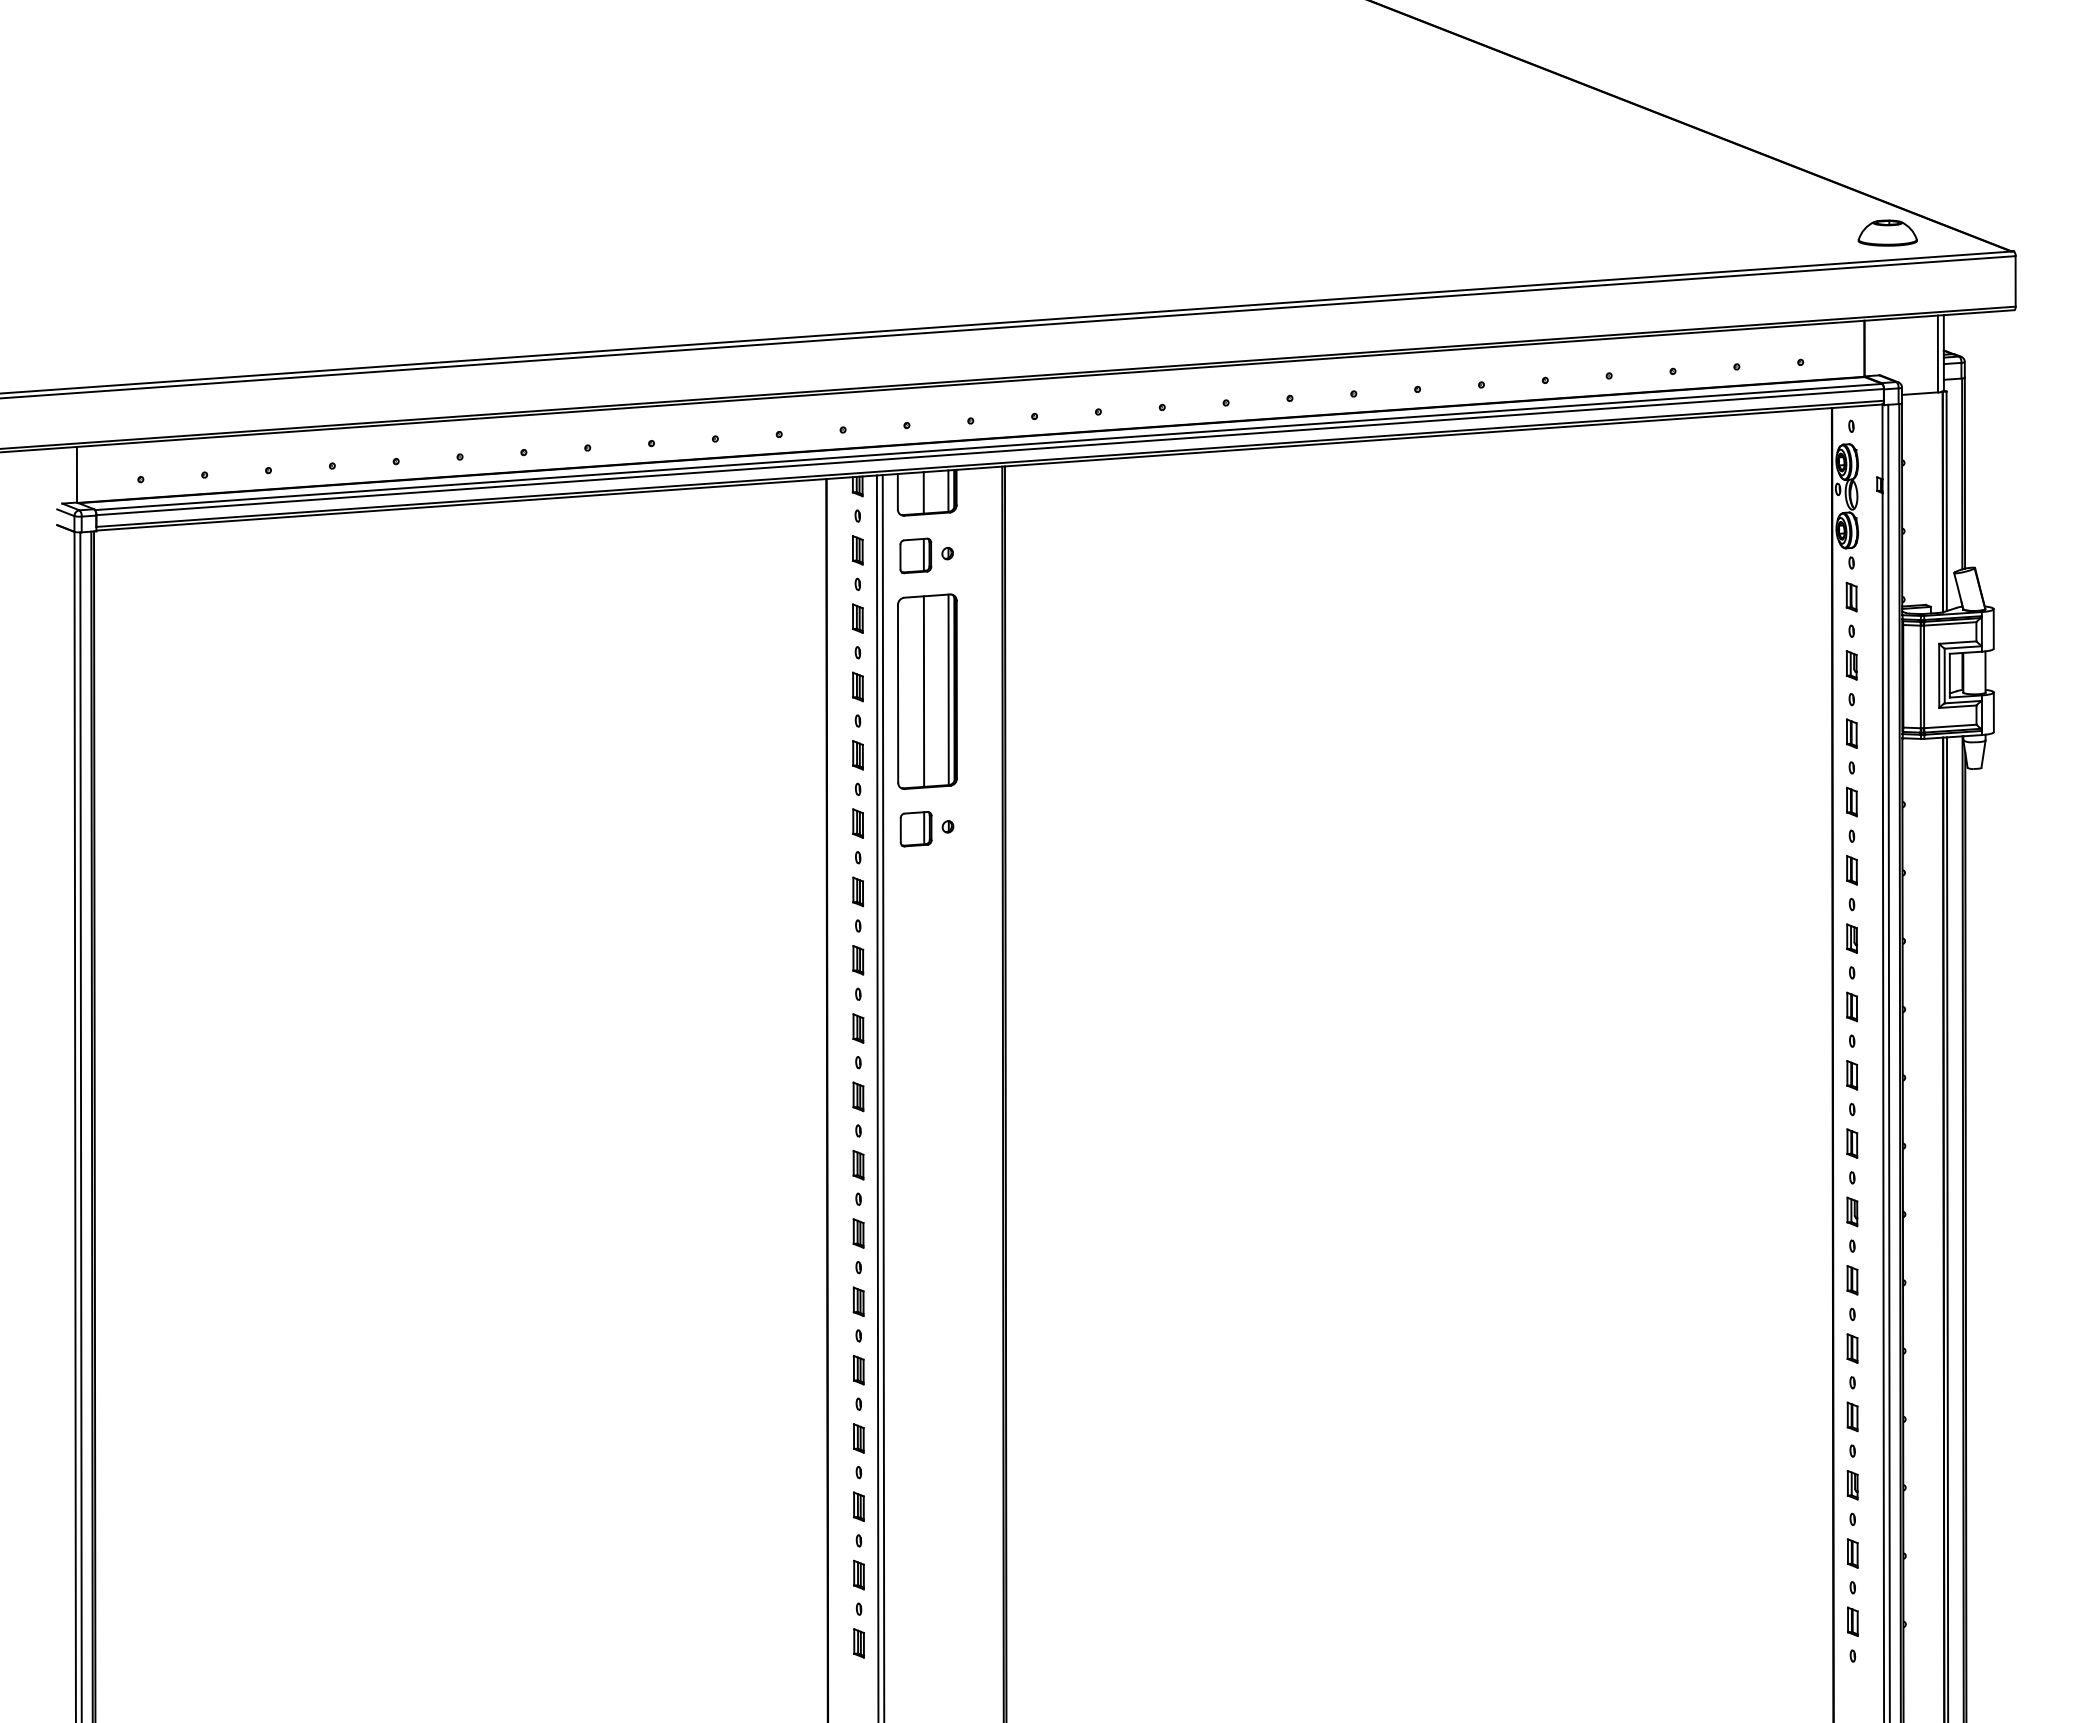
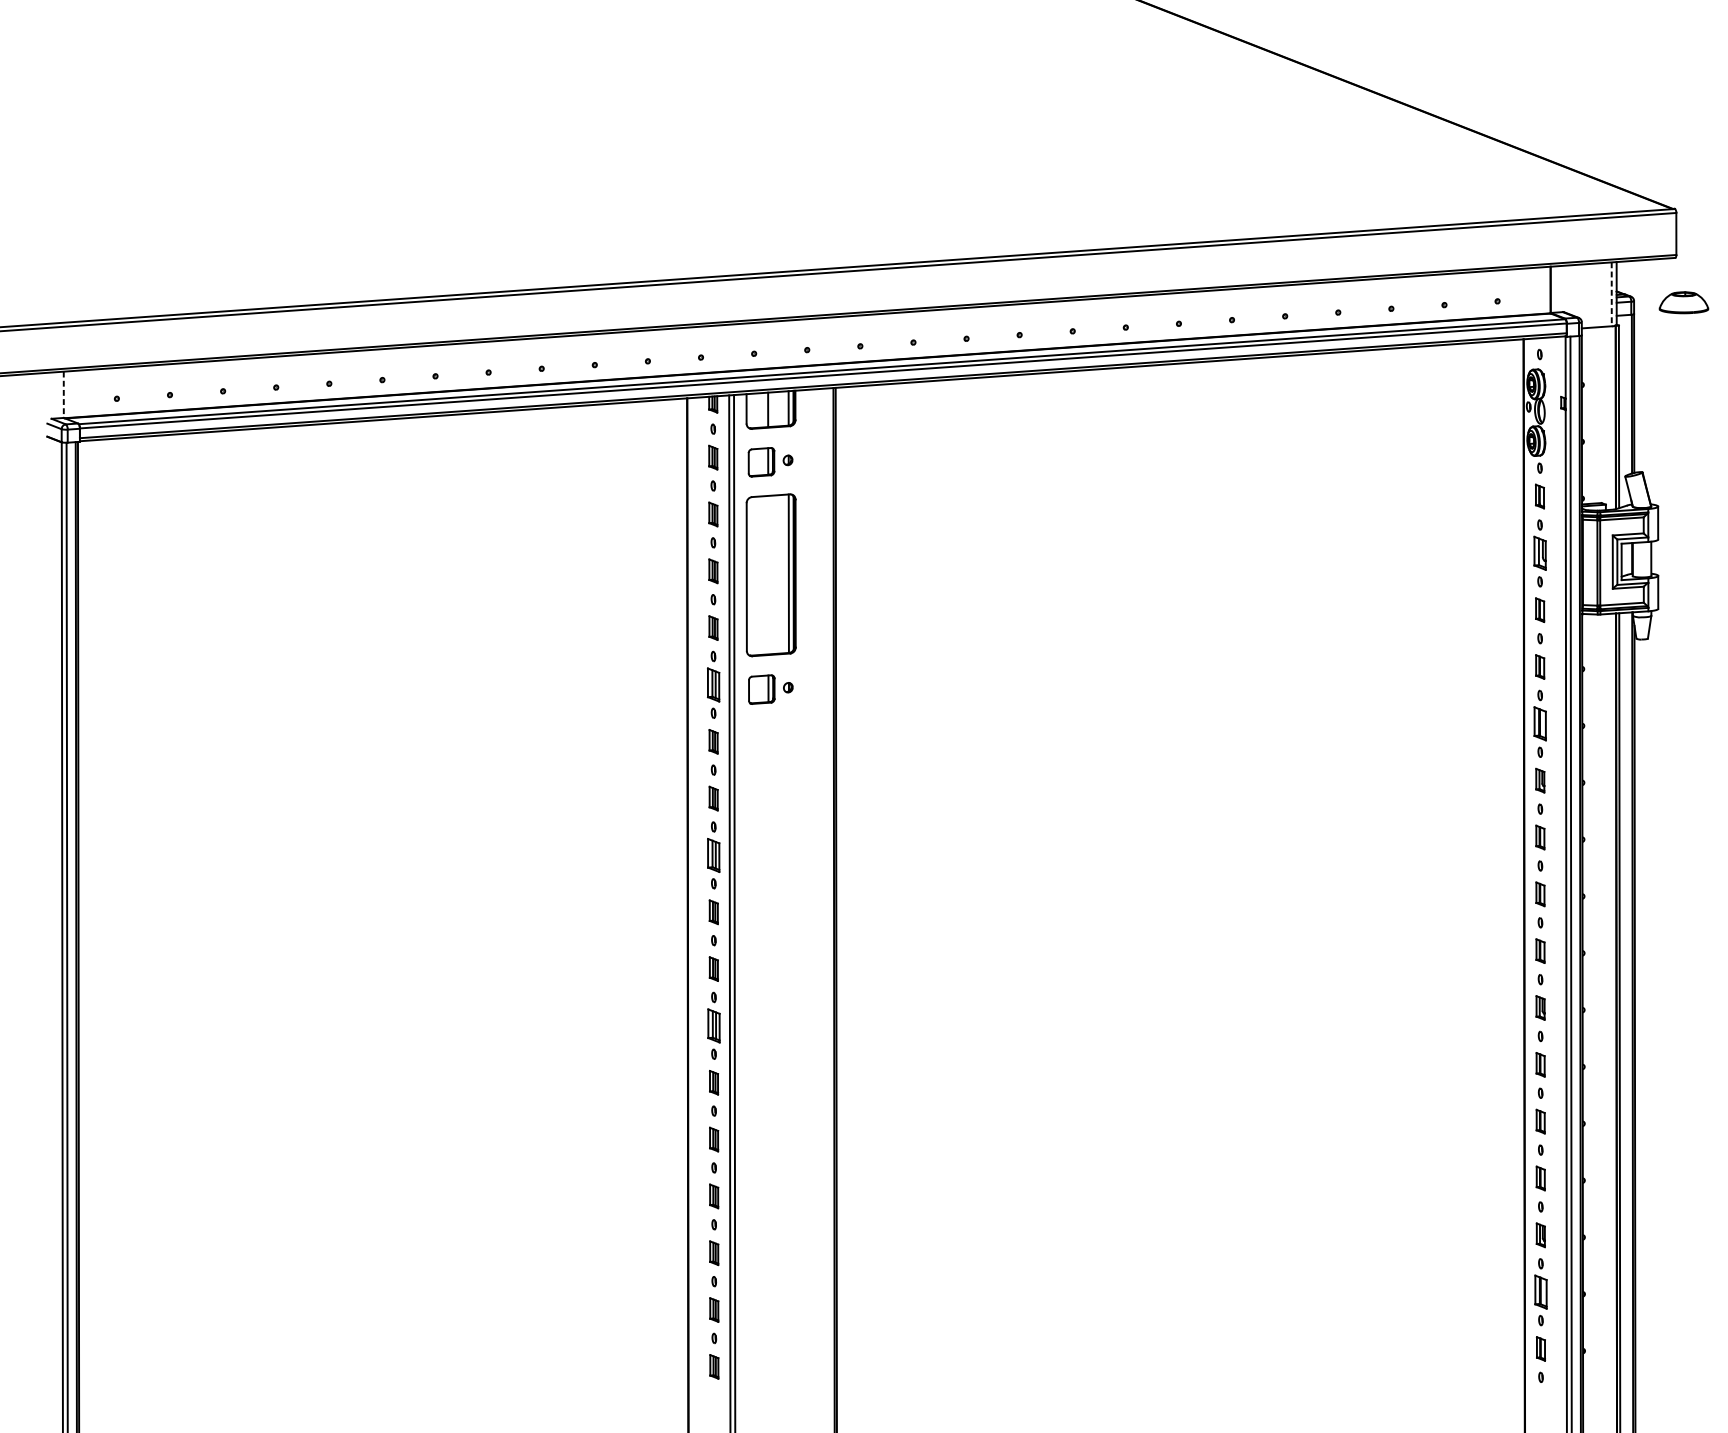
part: (1887, 232) -> (1683, 302), moved
line: (1937, 354) -> (1611, 294), solid -> dashed
line: (76, 474) -> (63, 394), solid -> dashed
part: (1851, 665) -> (1539, 553), size x1.4
line: (923, 691) -> (767, 575), removed
part: (857, 823) -> (713, 684), size x1.4
part: (1851, 870) -> (1539, 723), size x1.4
part: (858, 1028) -> (713, 855), size x1.4
part: (858, 1233) -> (713, 1025), size x1.4
part: (1852, 1553) -> (1540, 1292), size x1.4

